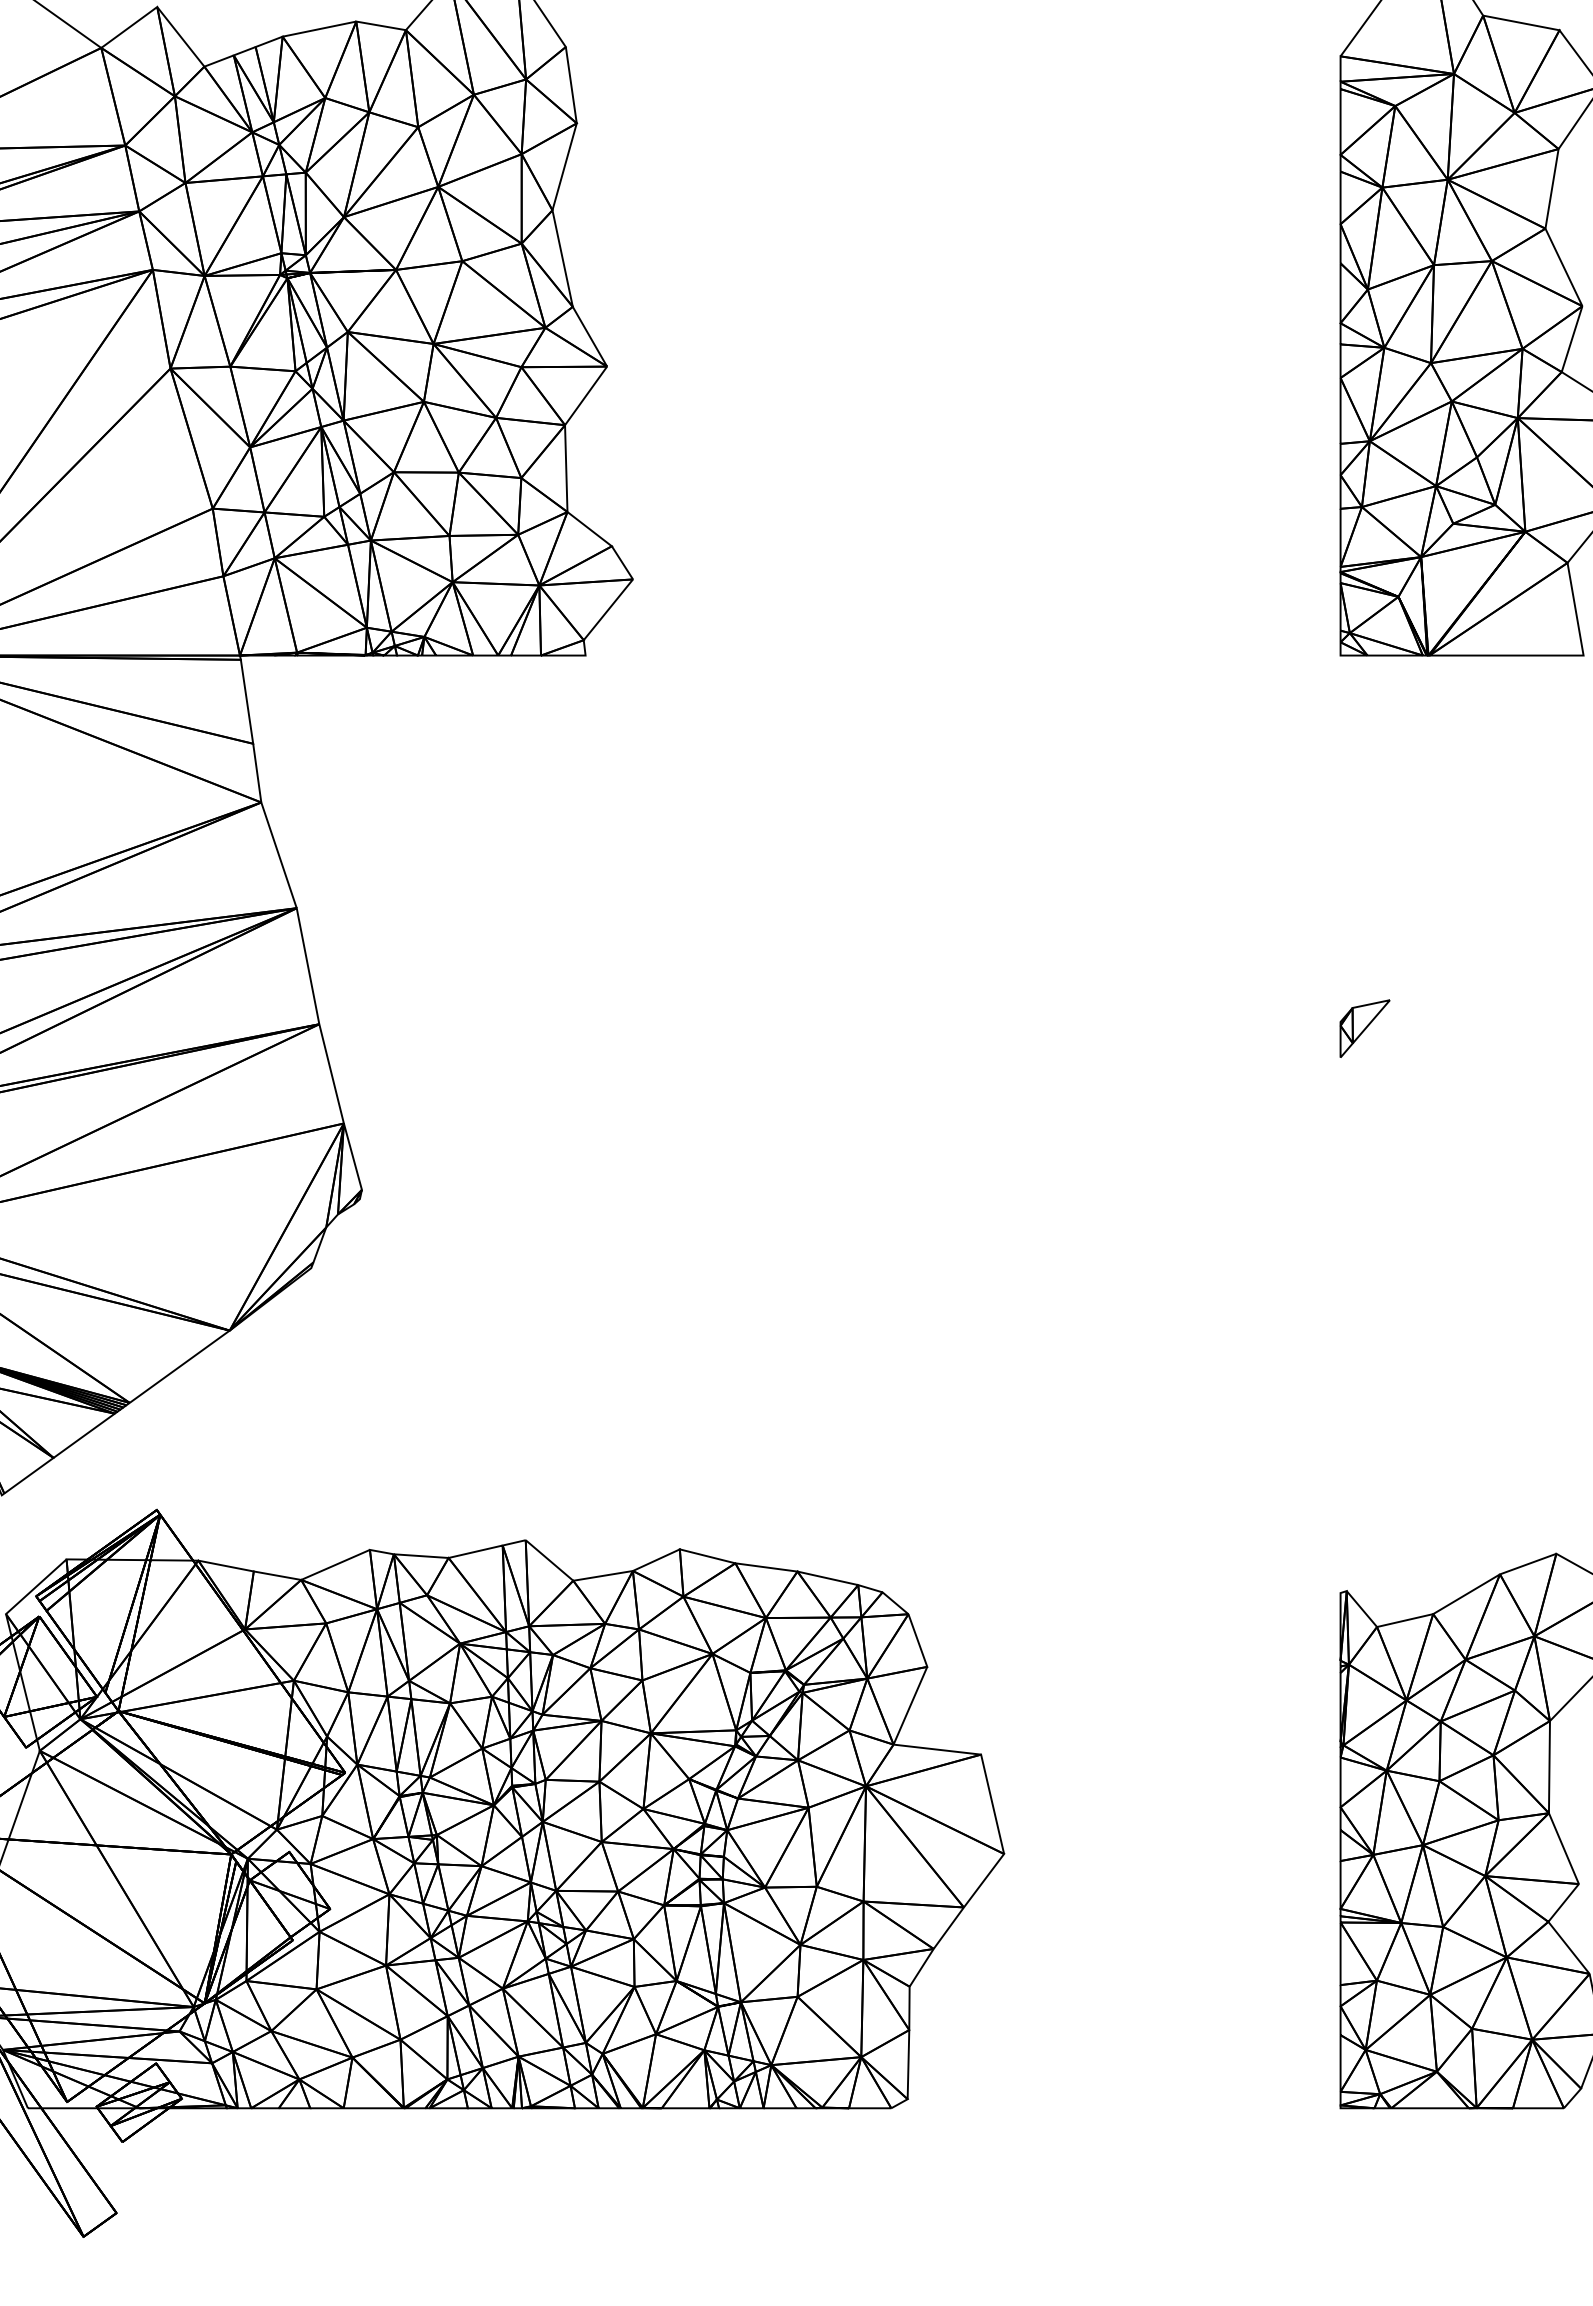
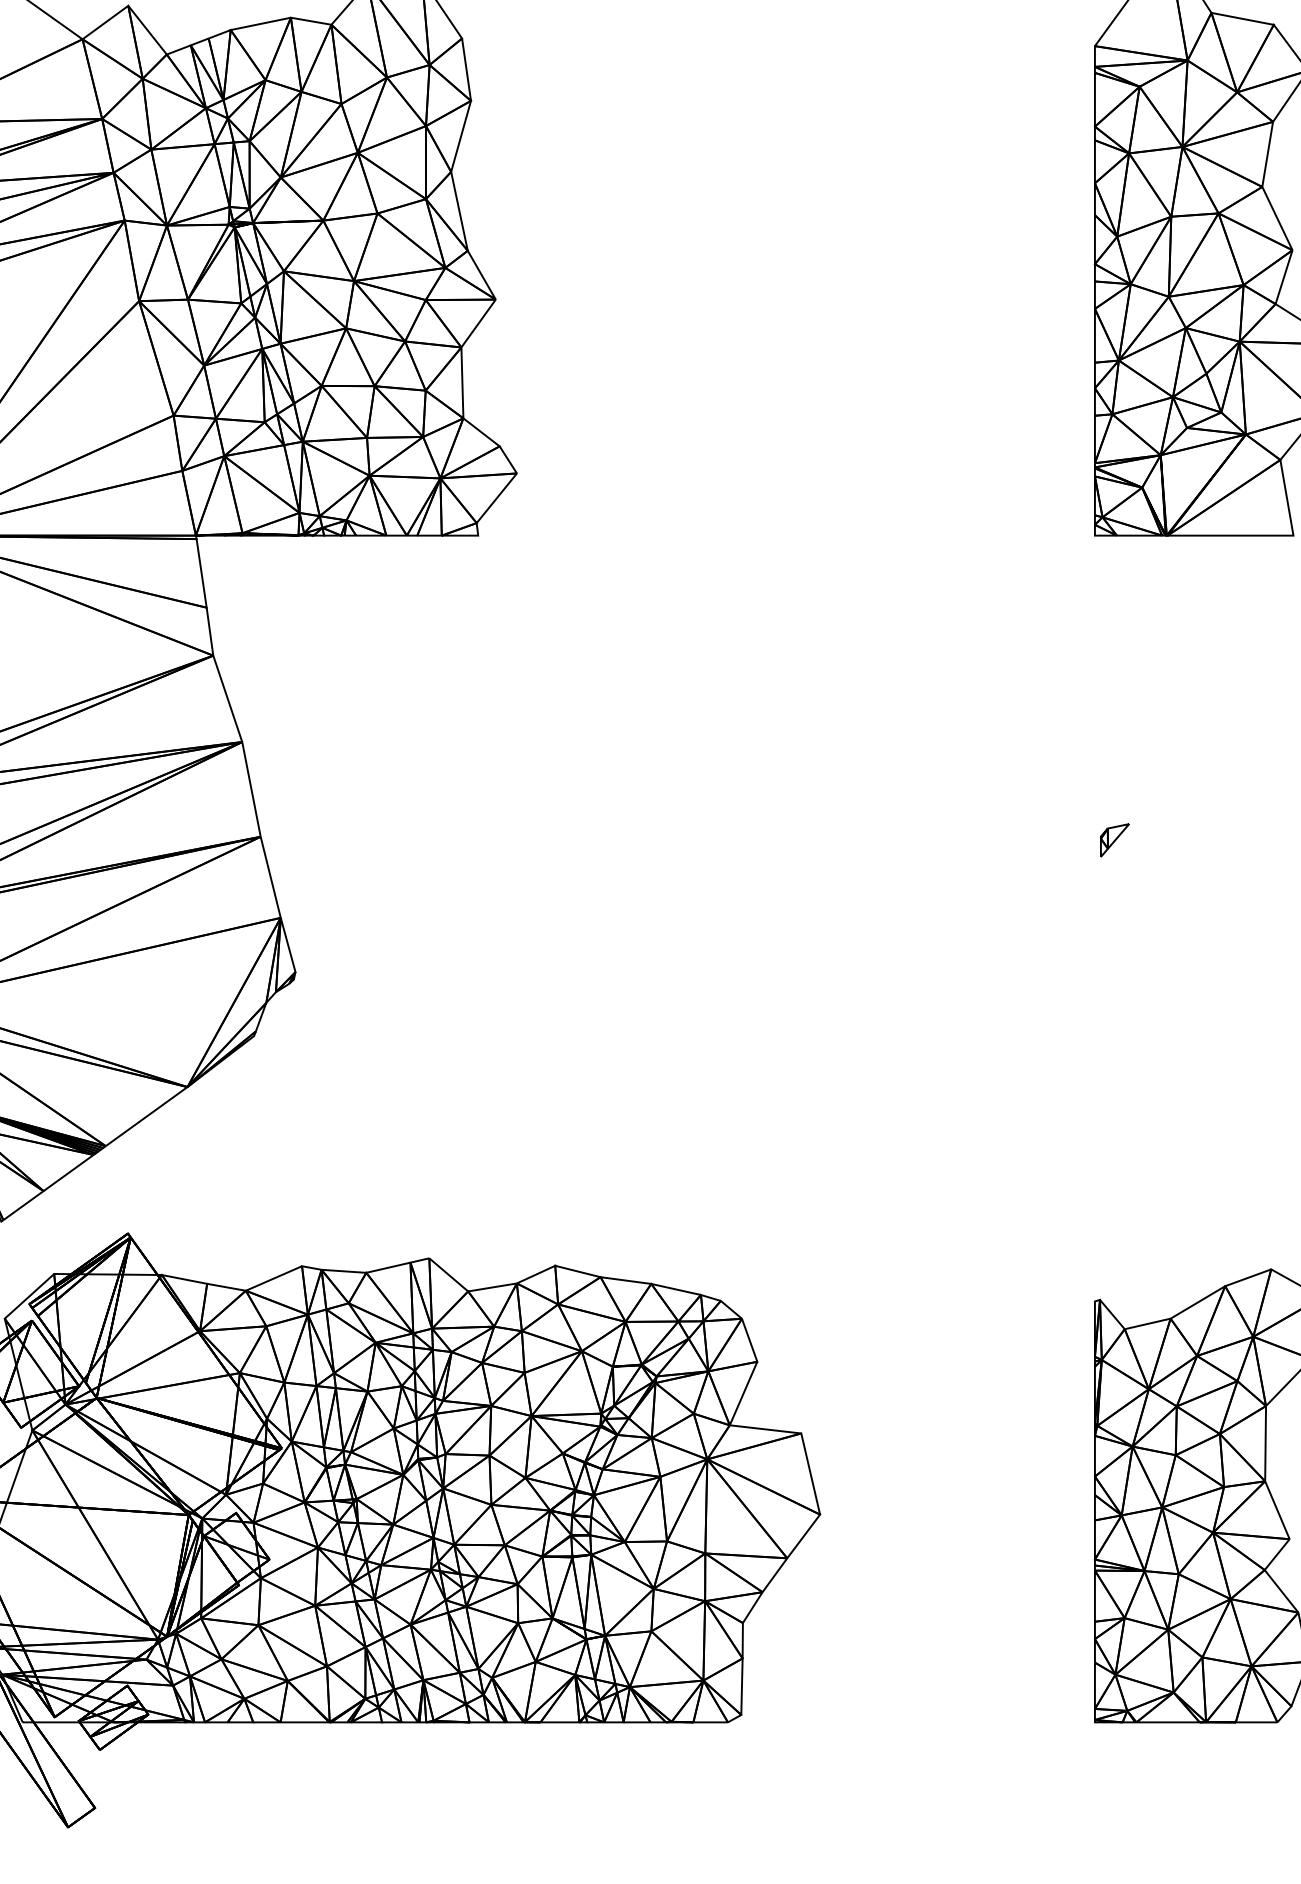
part: (1364, 1028) -> (1114, 840), size x0.7

